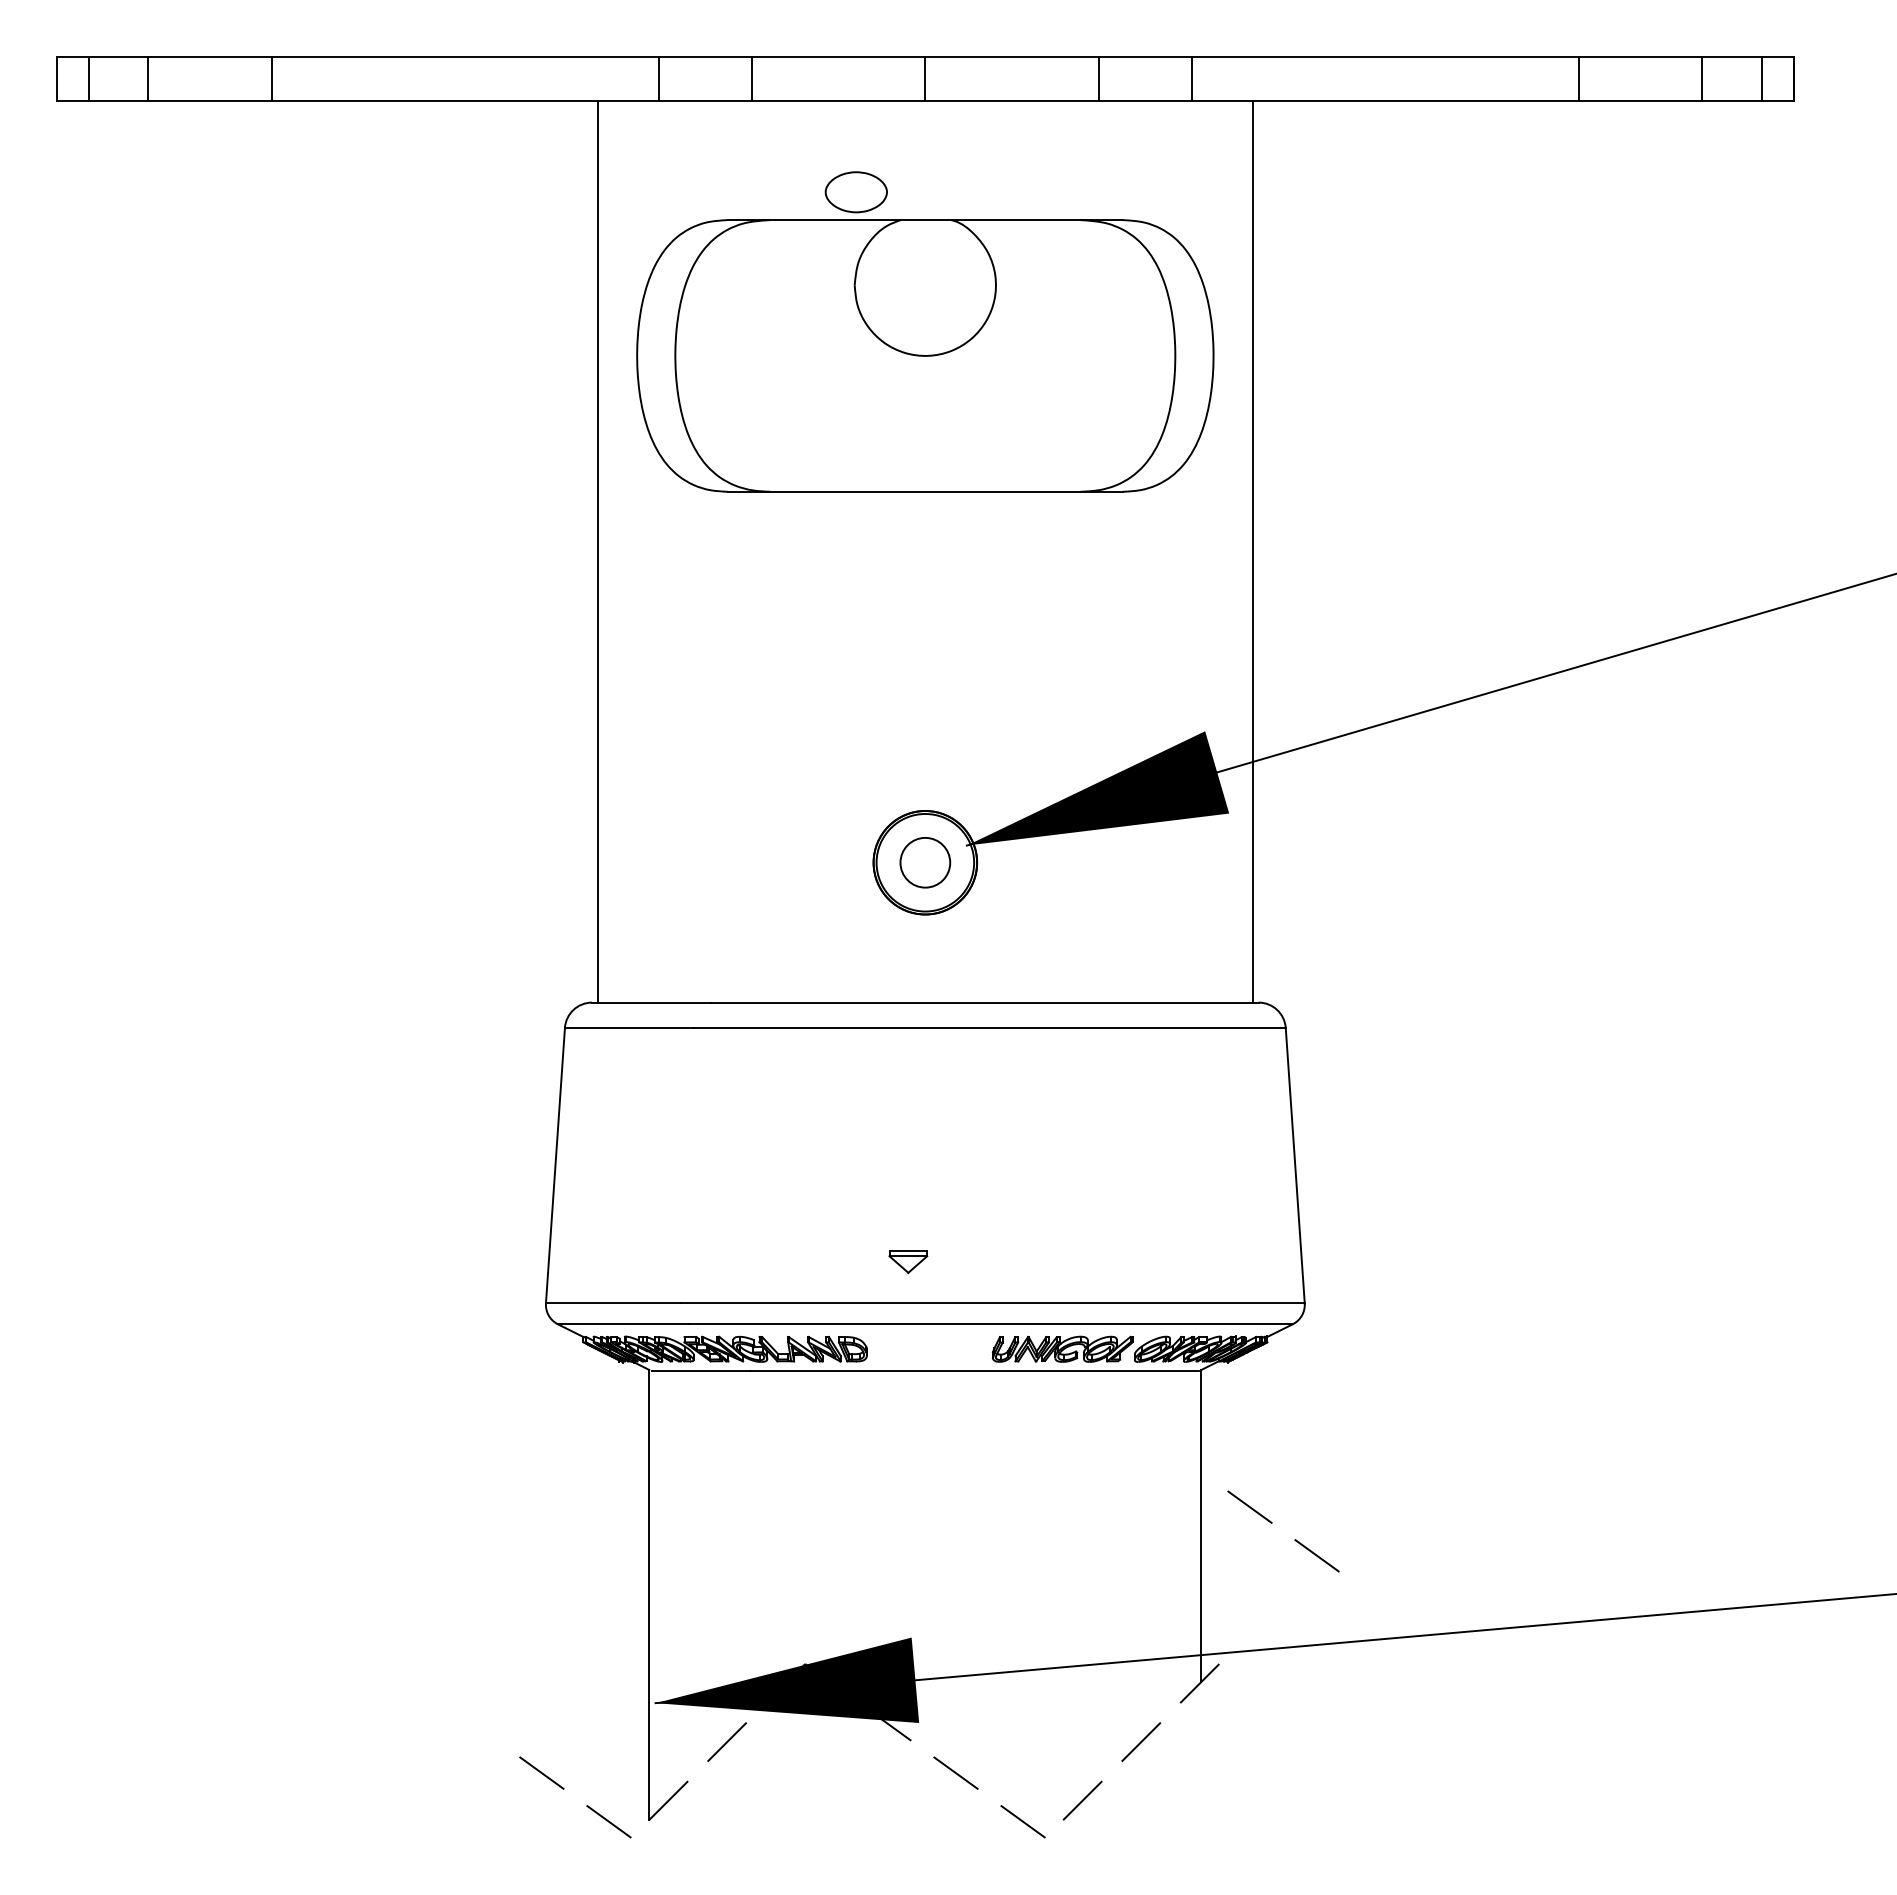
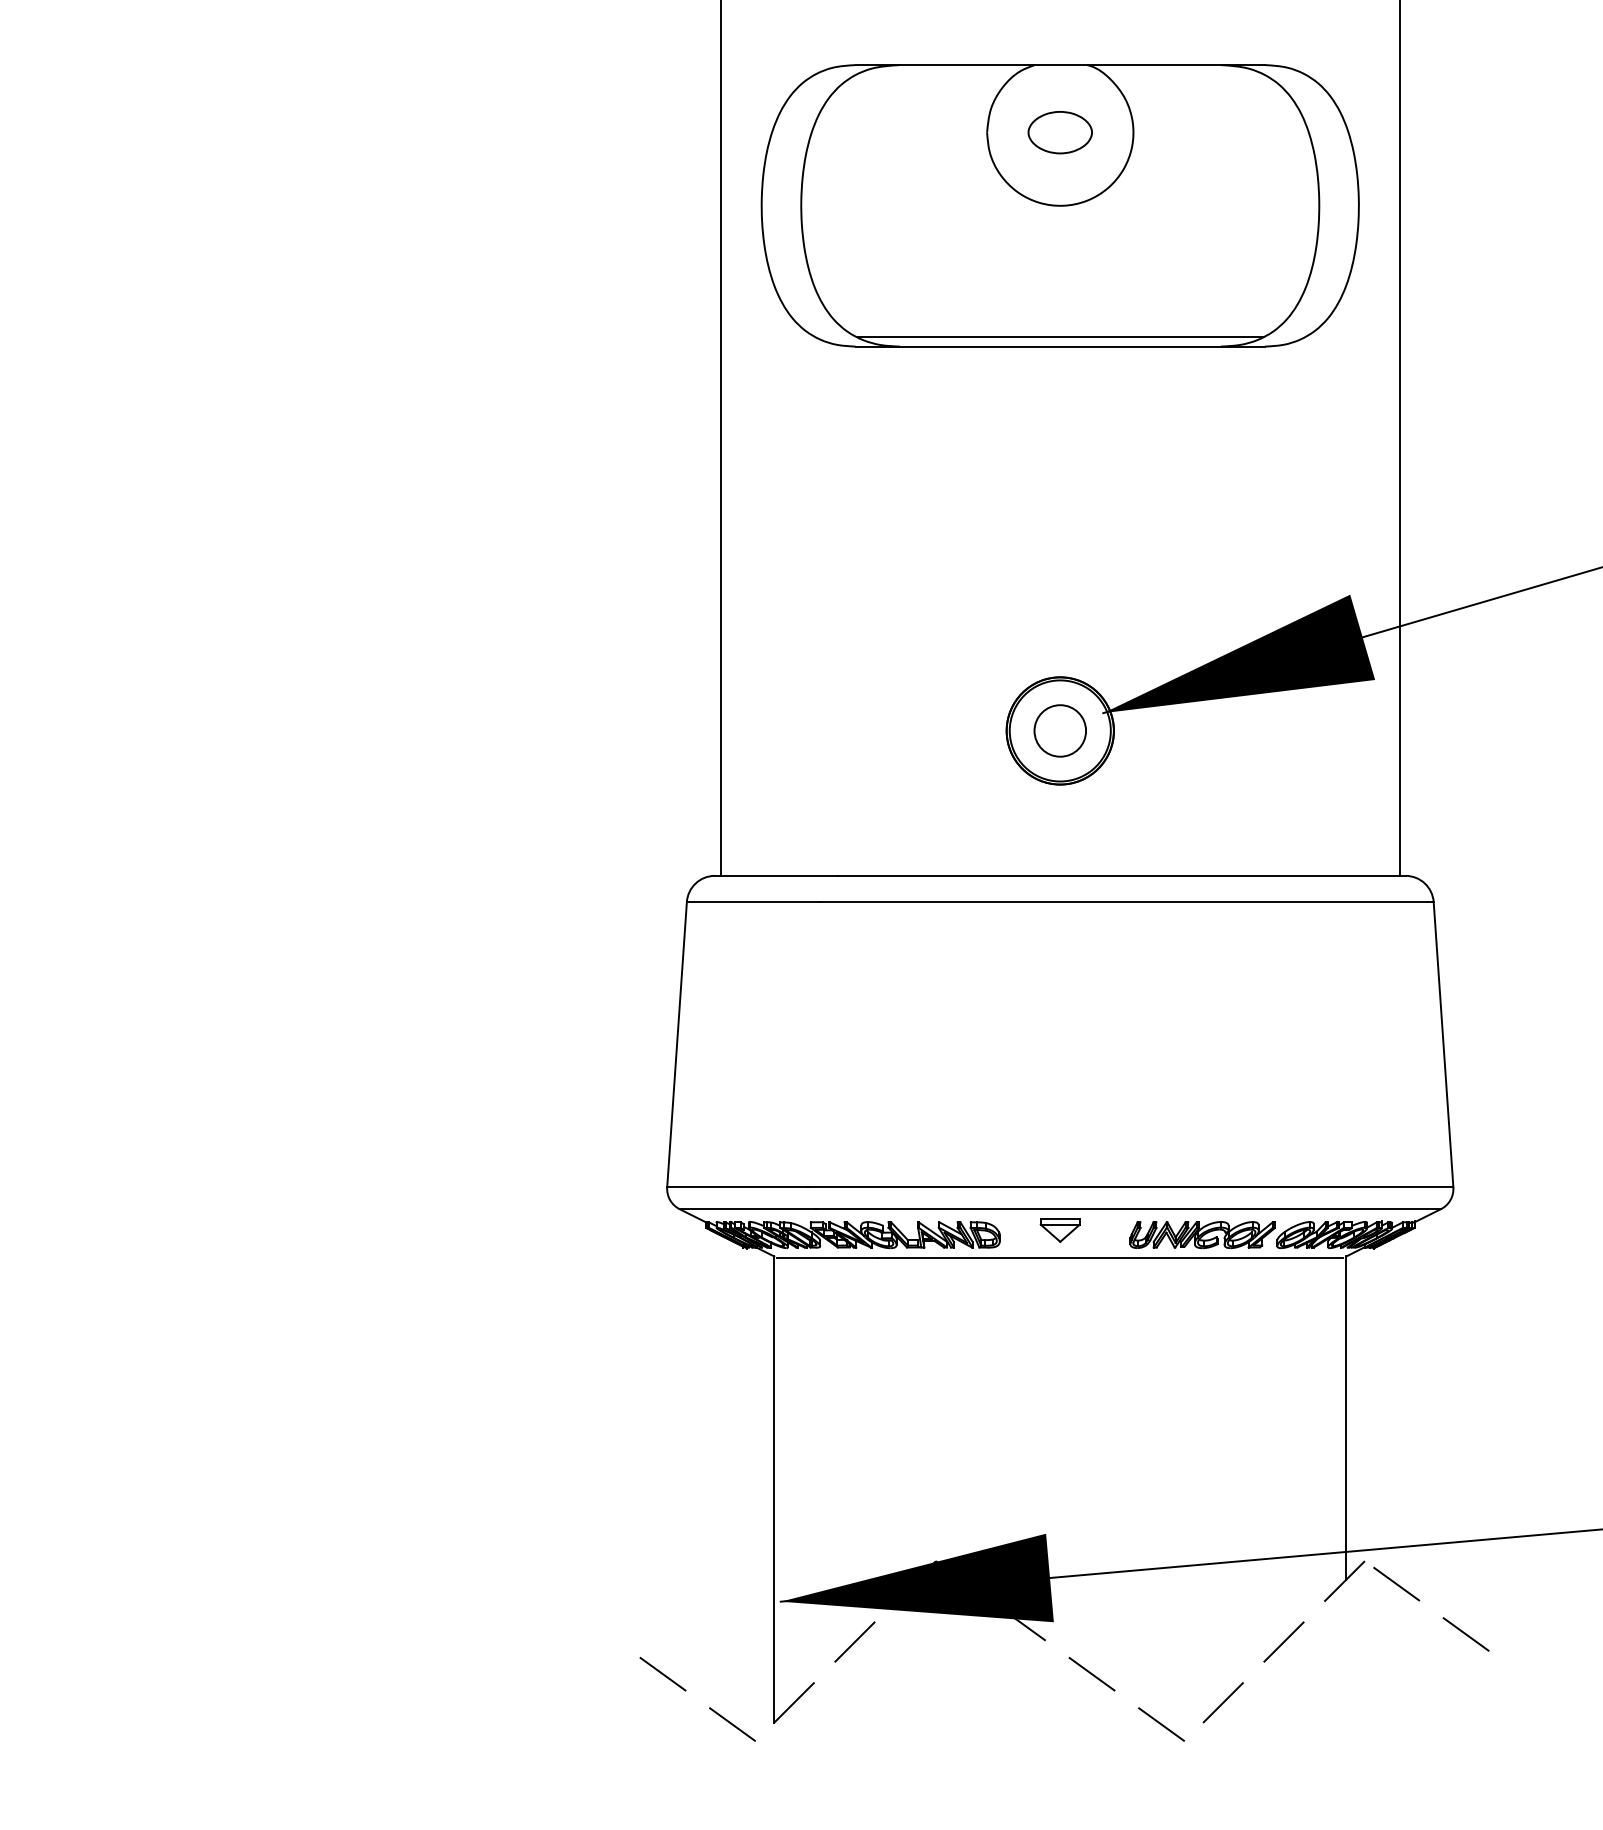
part: (855, 192) -> (1059, 132), moved
line: (925, 482) -> (1060, 336), added
part: (908, 1261) -> (1060, 1230), moved
line: (1272, 1523) -> (1419, 1601), moved

